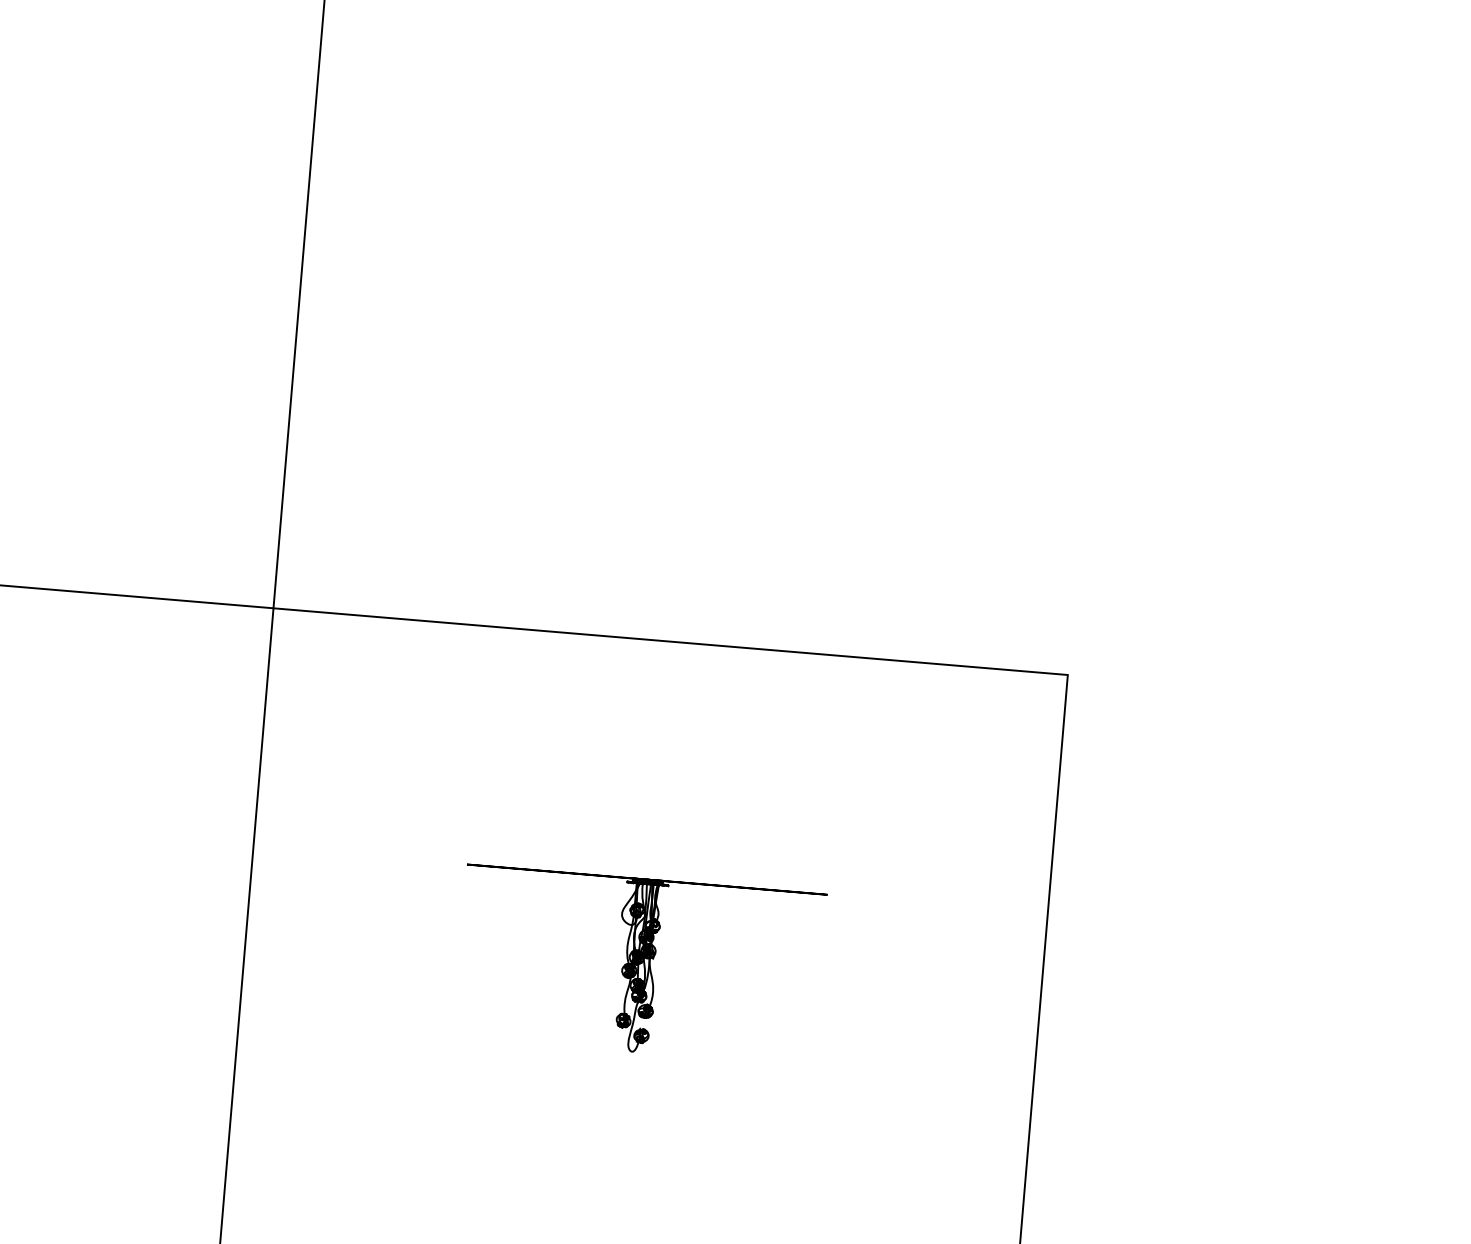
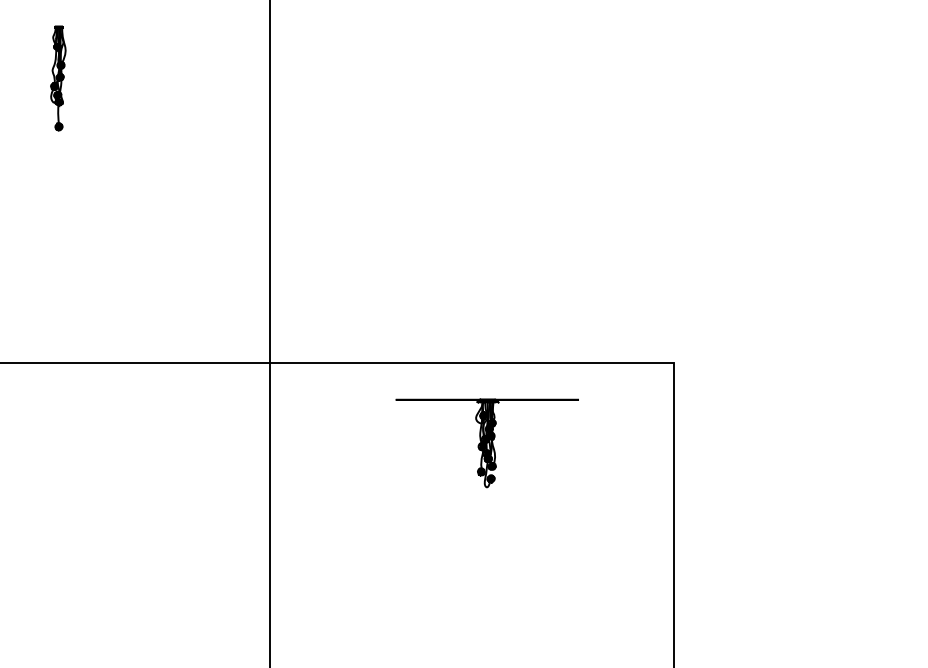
part: (638, 965) -> (486, 443), moved

